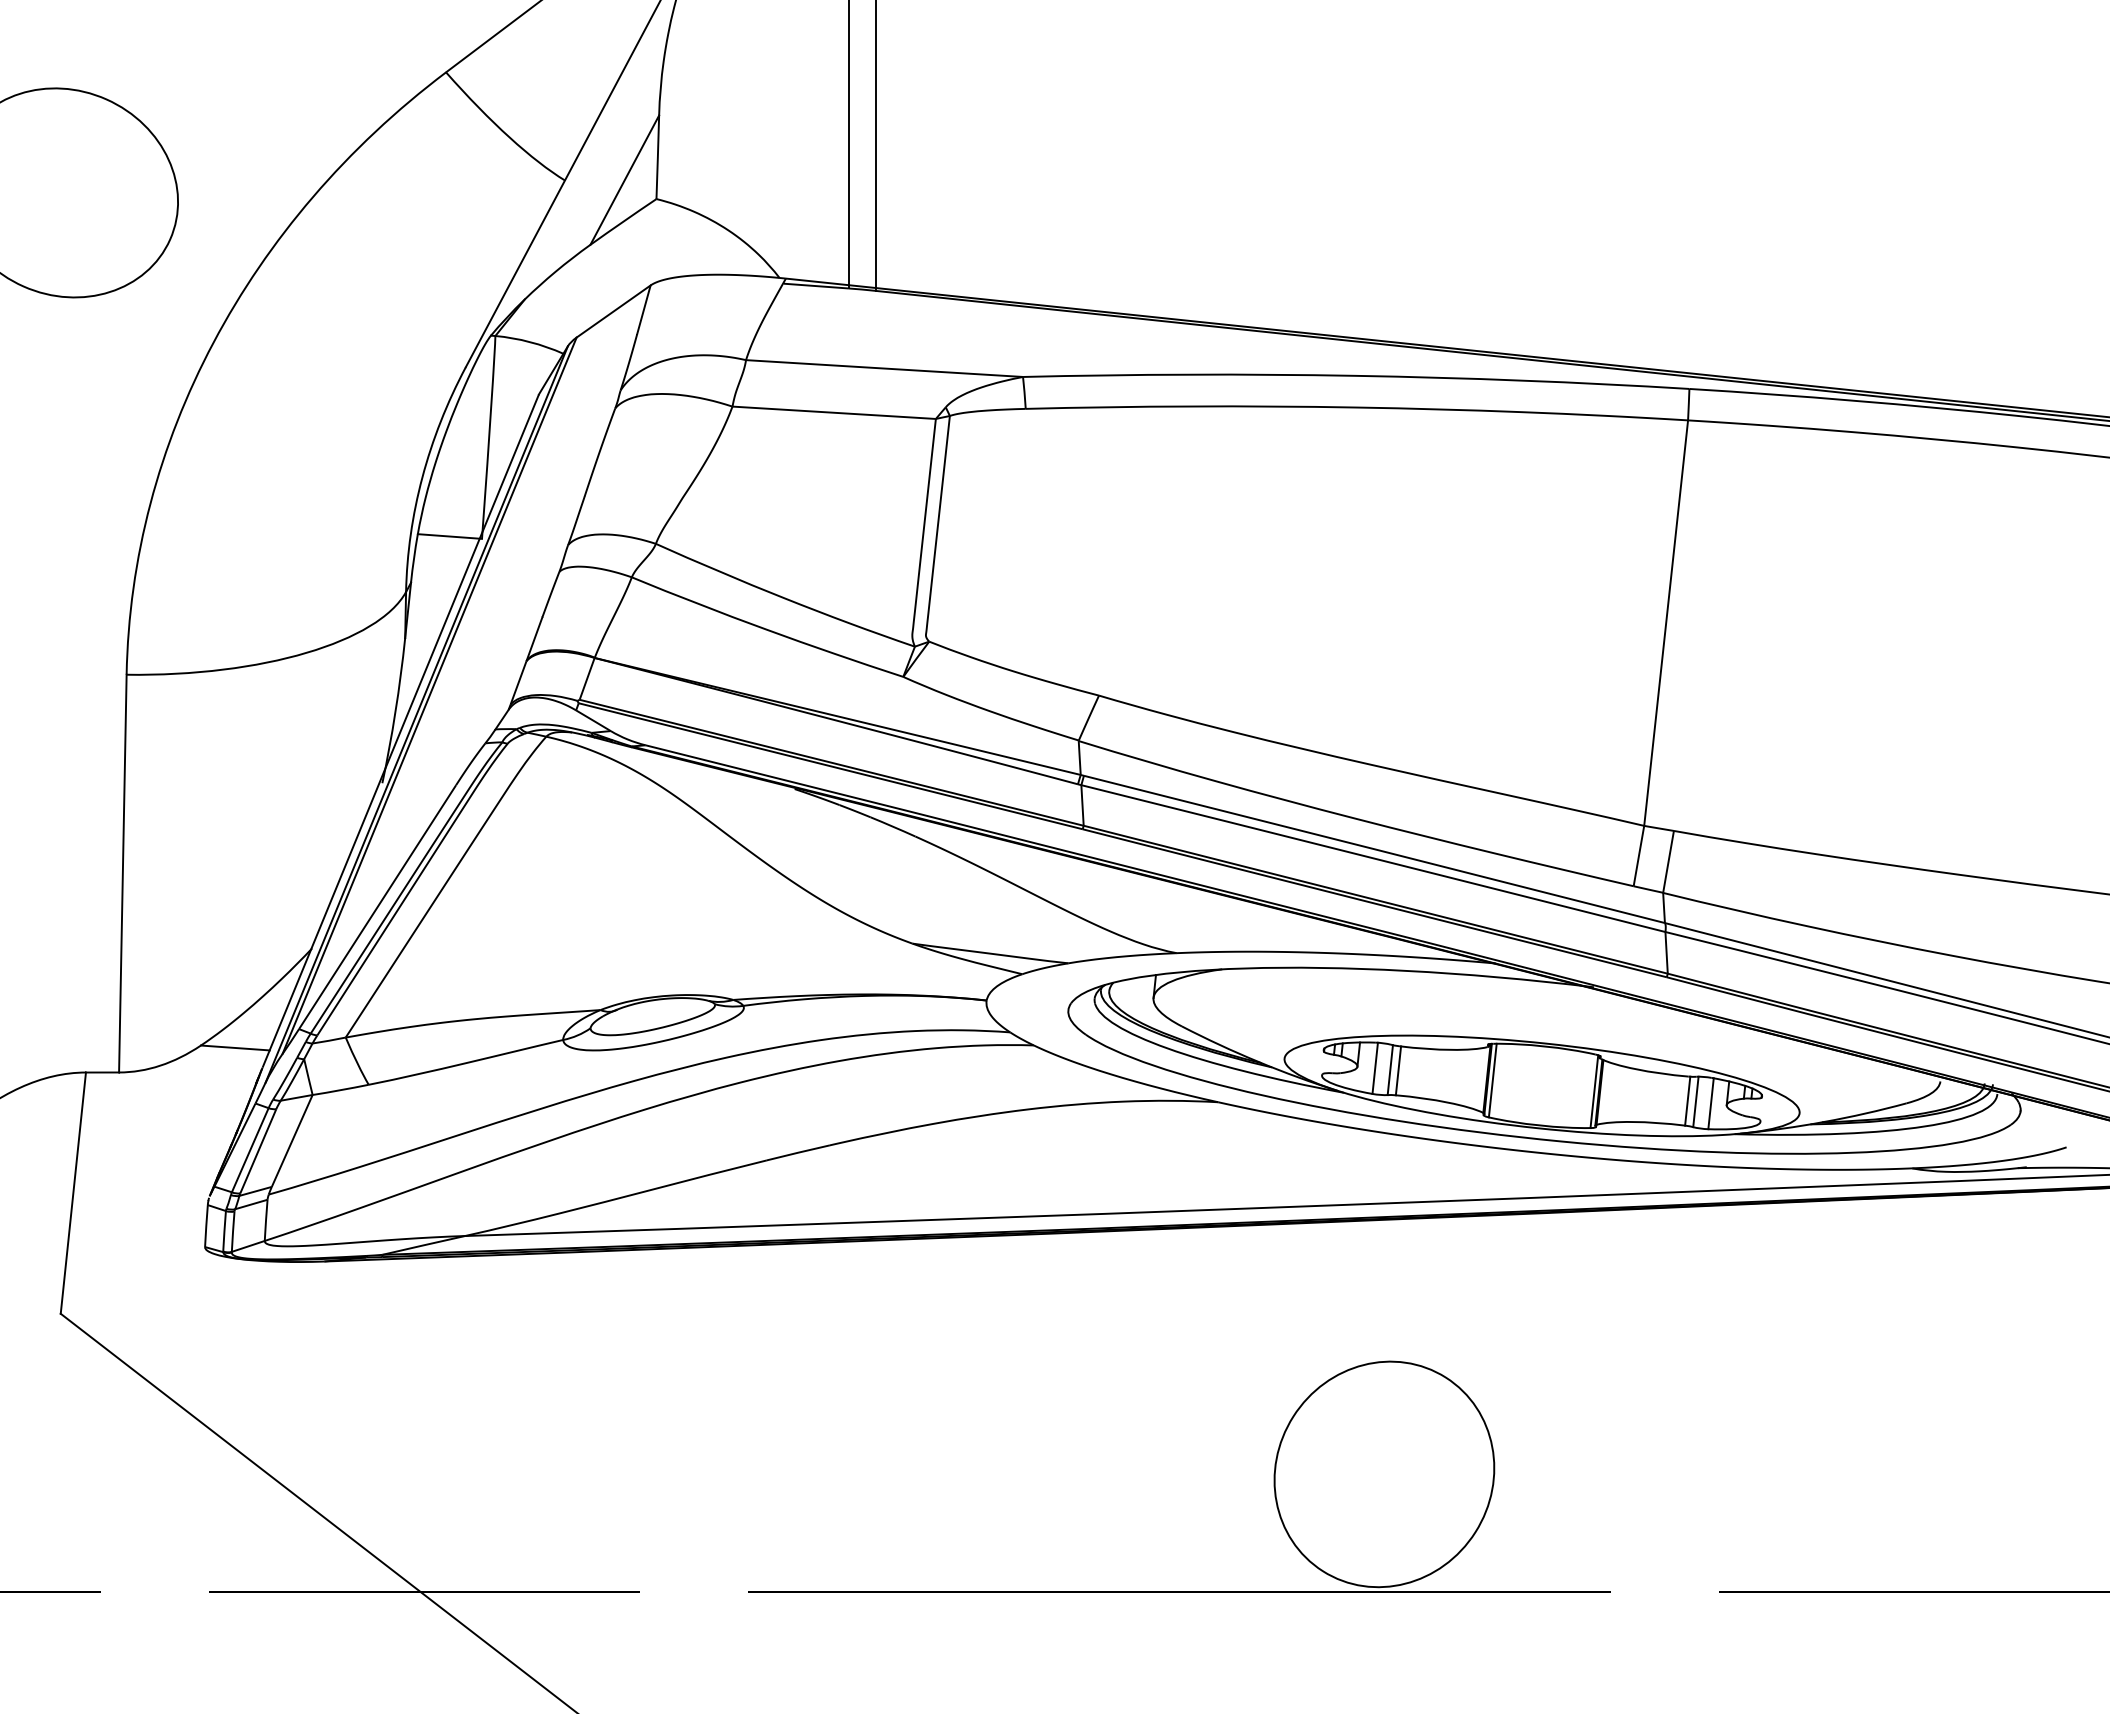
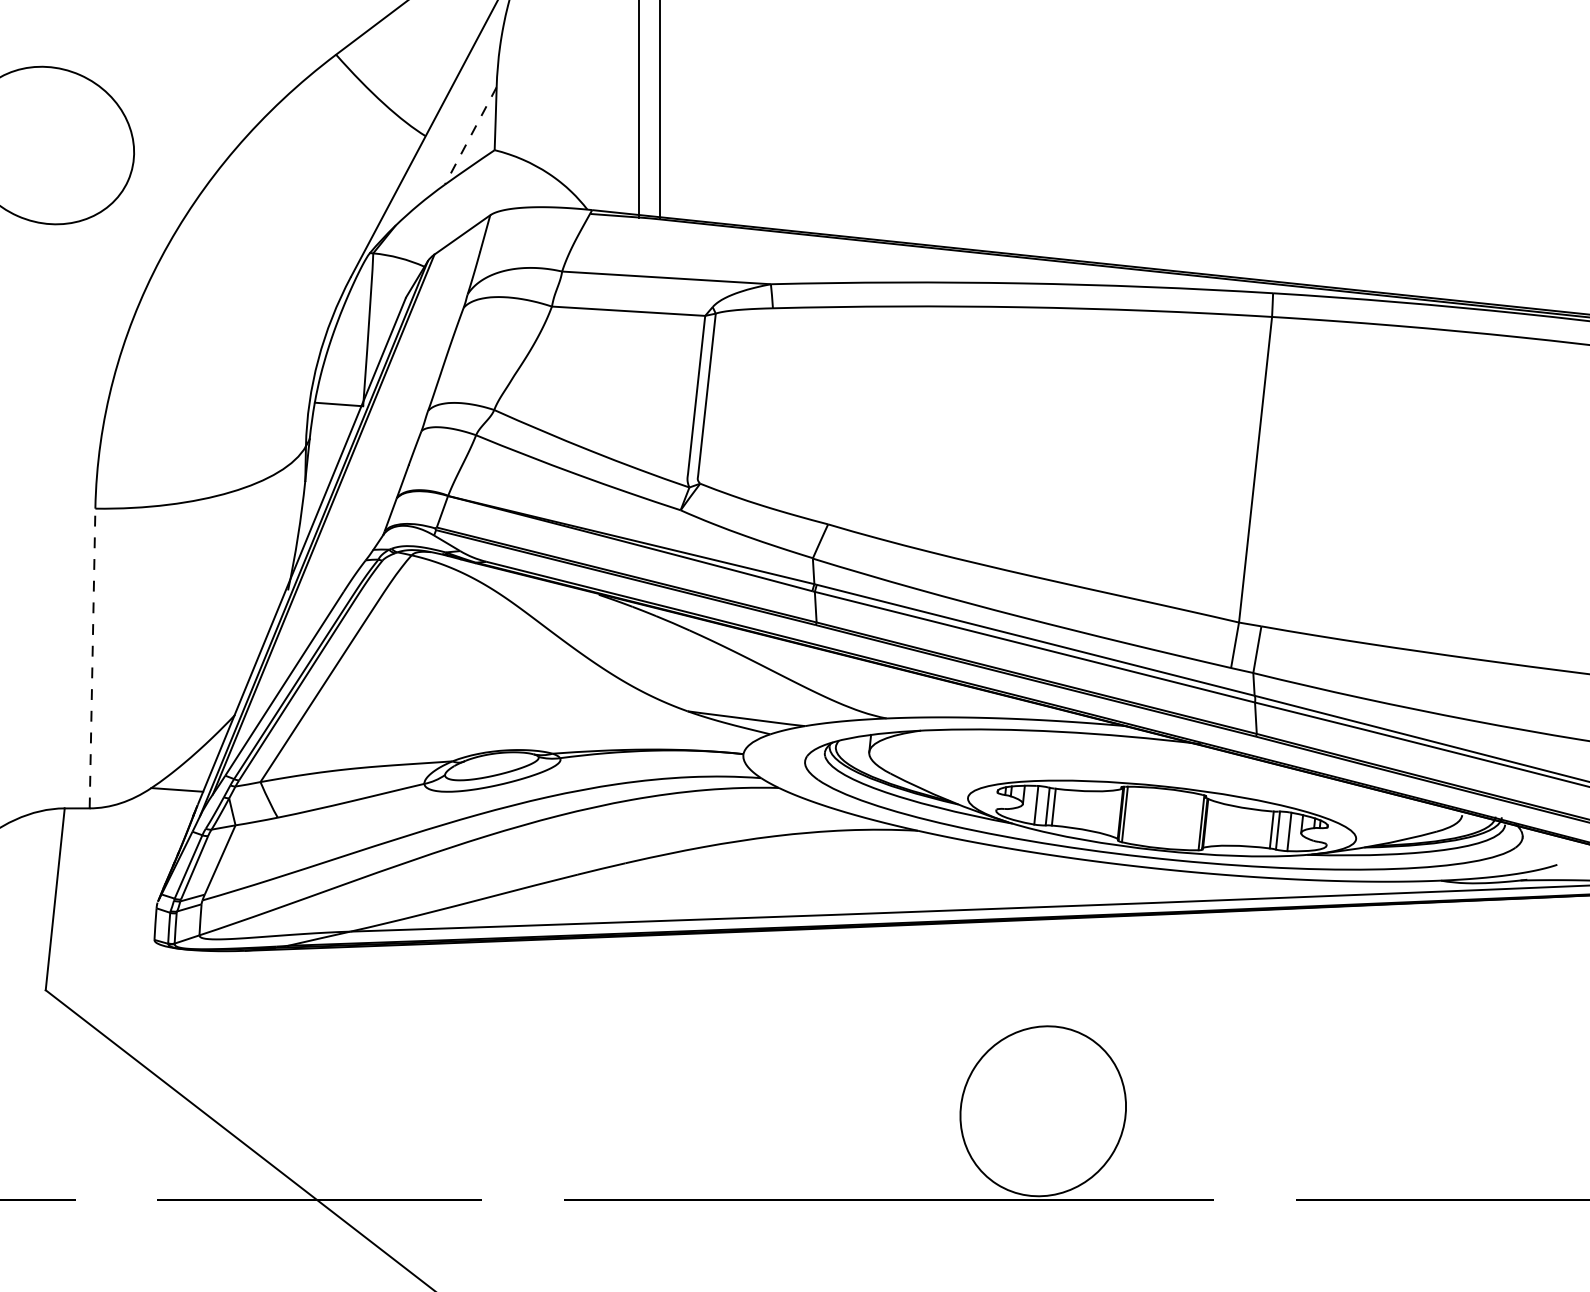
line: (624, 180) -> (470, 136), solid -> dashed
line: (122, 873) -> (92, 658), solid -> dashed

